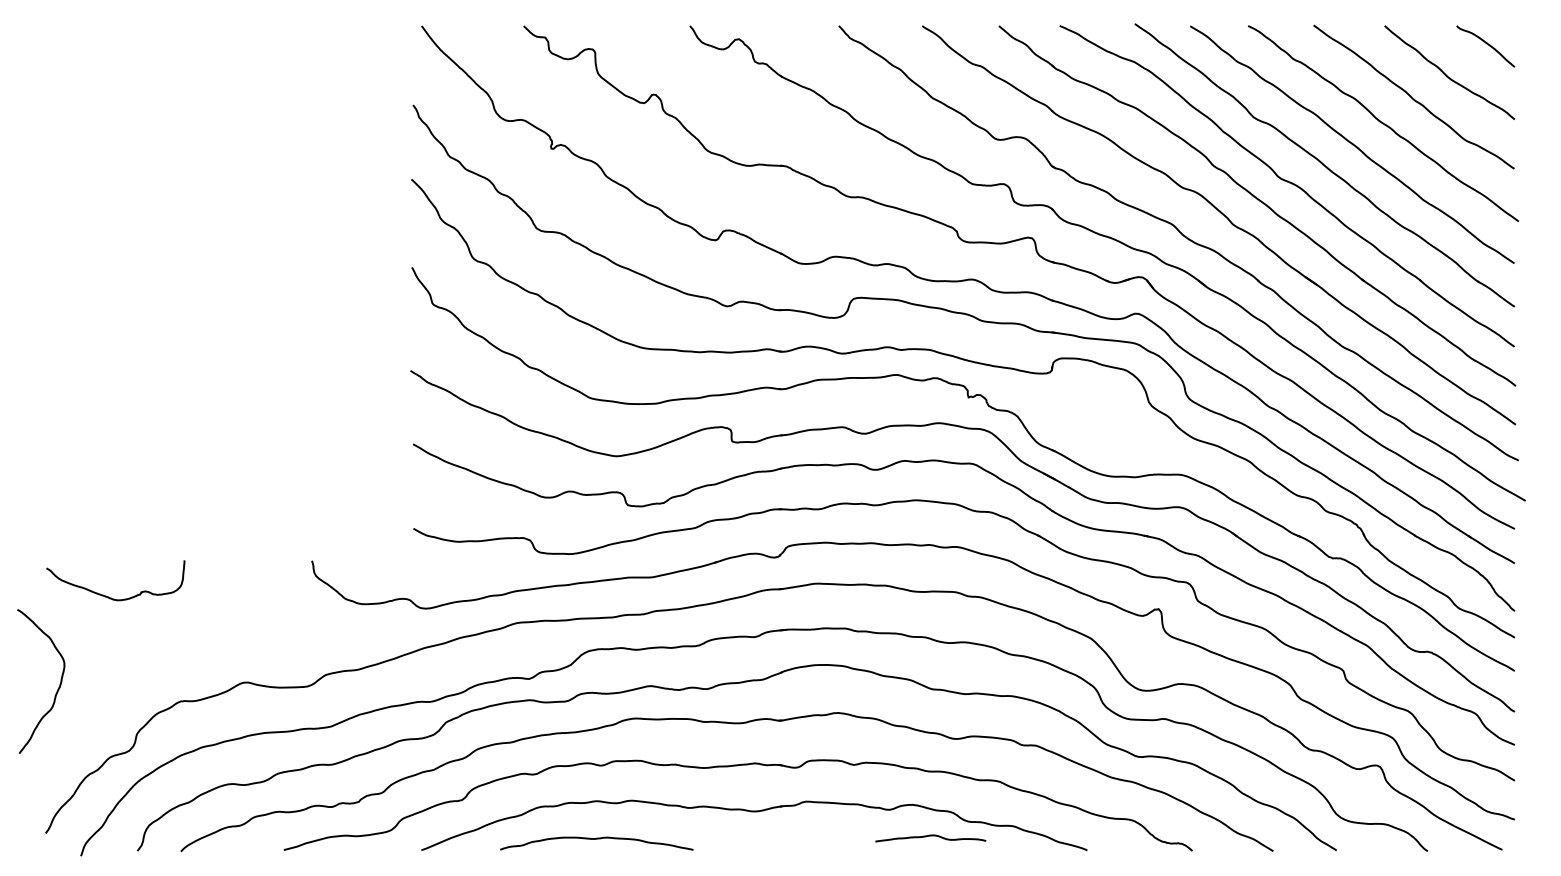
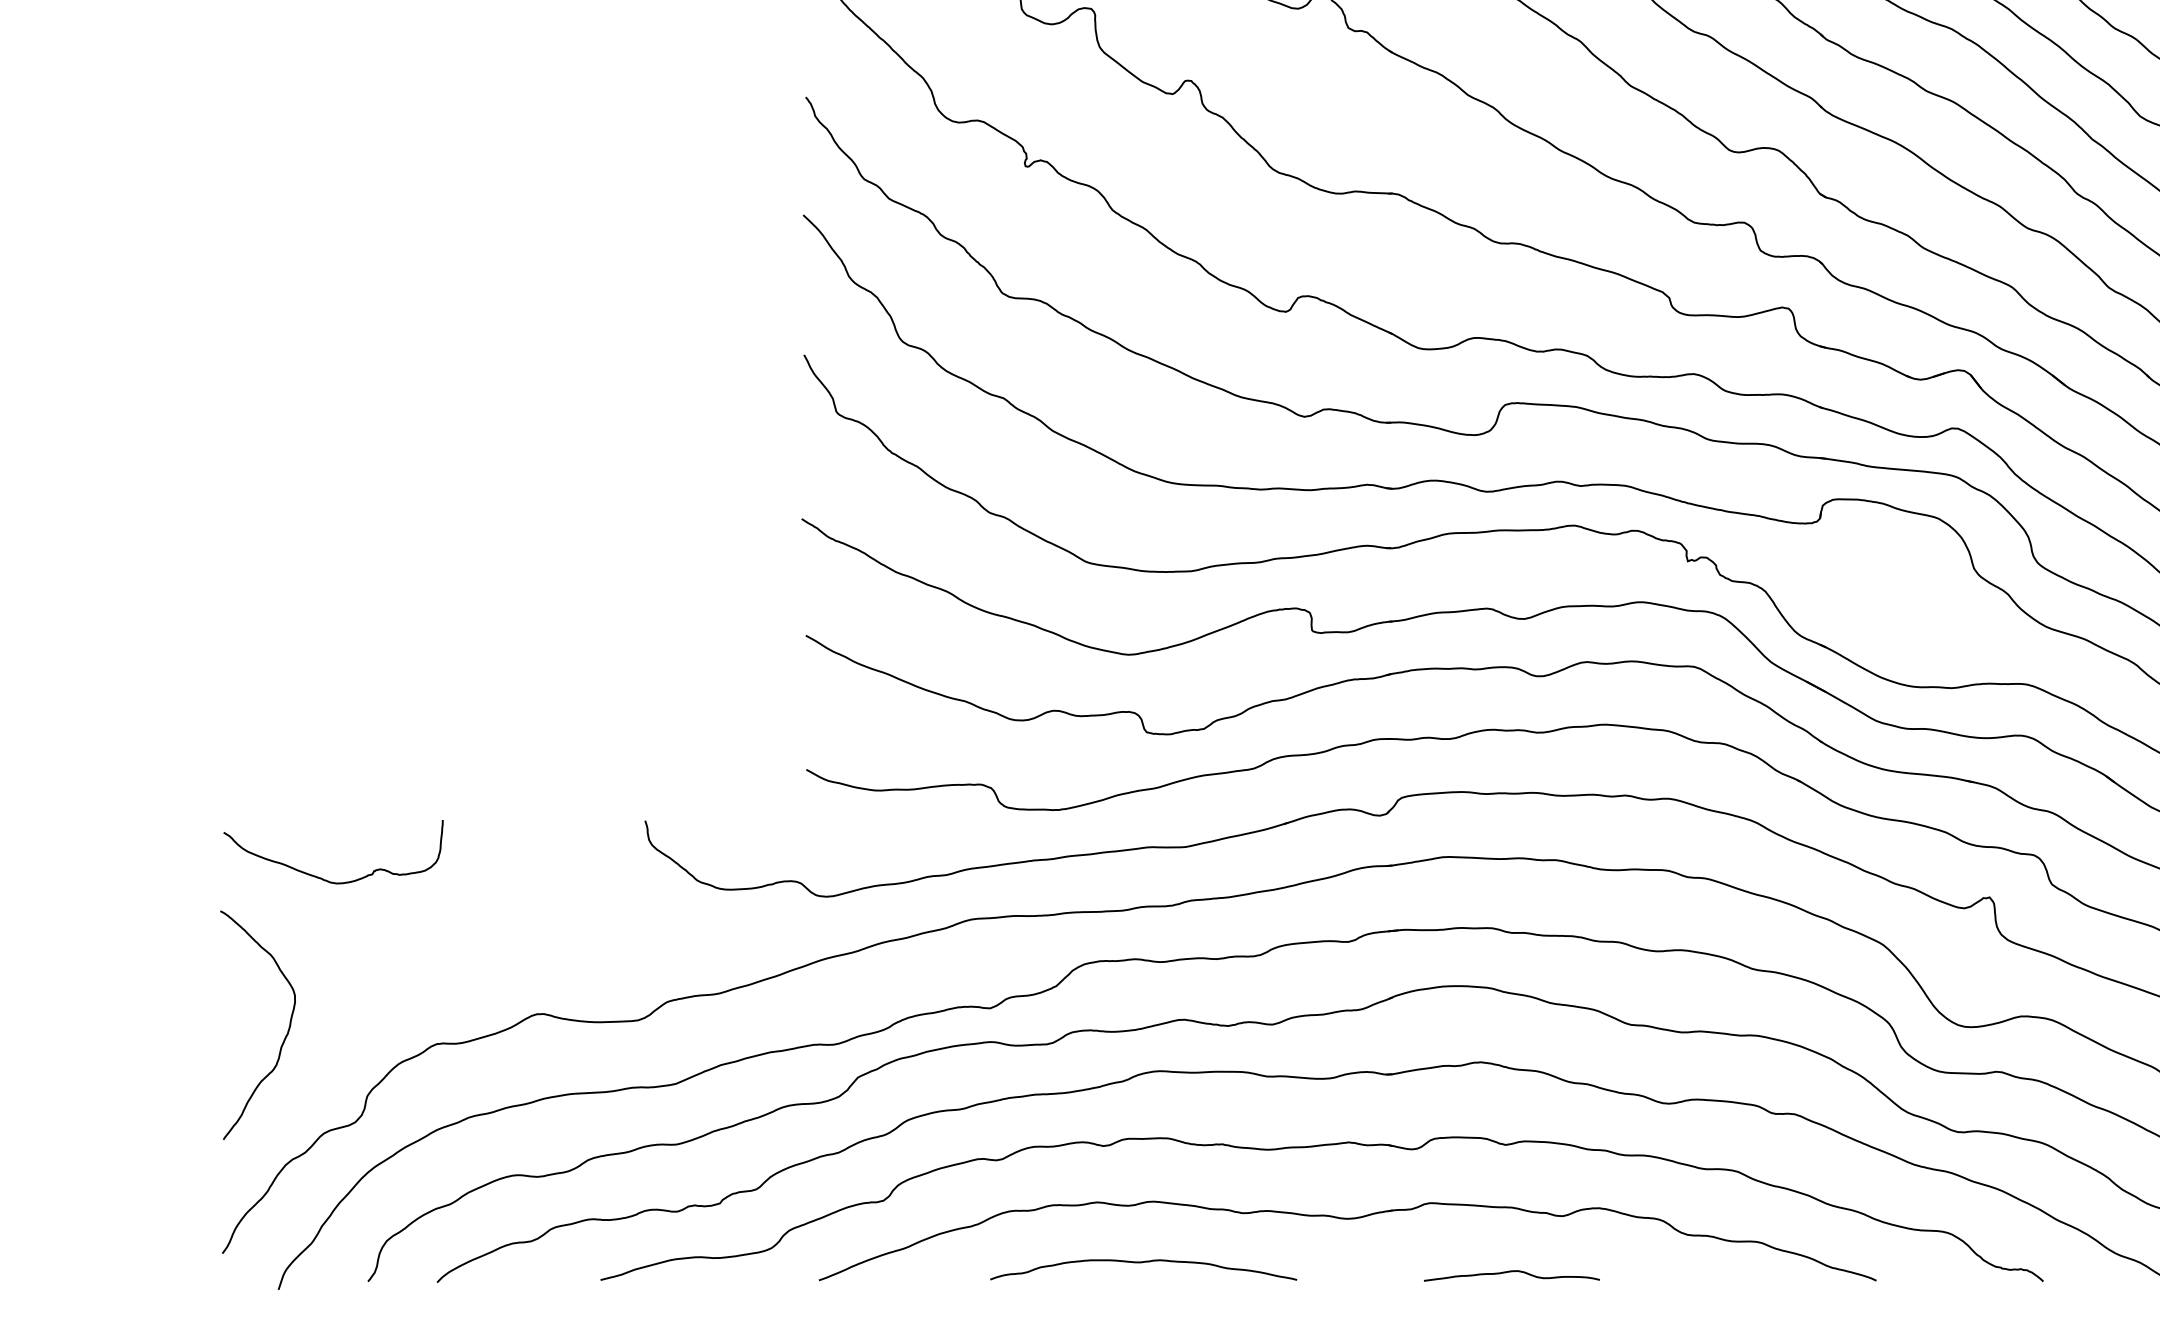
curve: (57, 689) -> (284, 1037), moved
curve: (930, 836) -> (1511, 1272), moved
curve: (596, 839) -> (1143, 1263), moved

